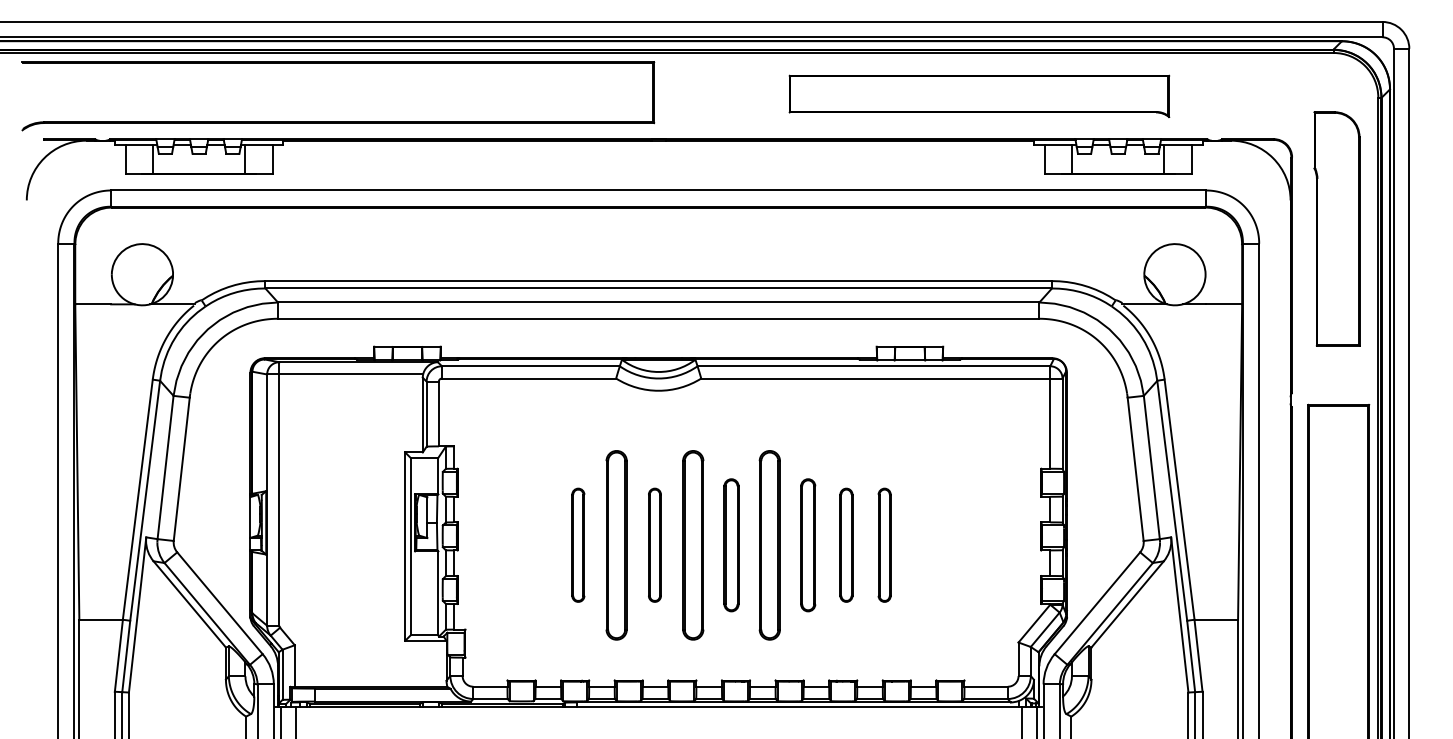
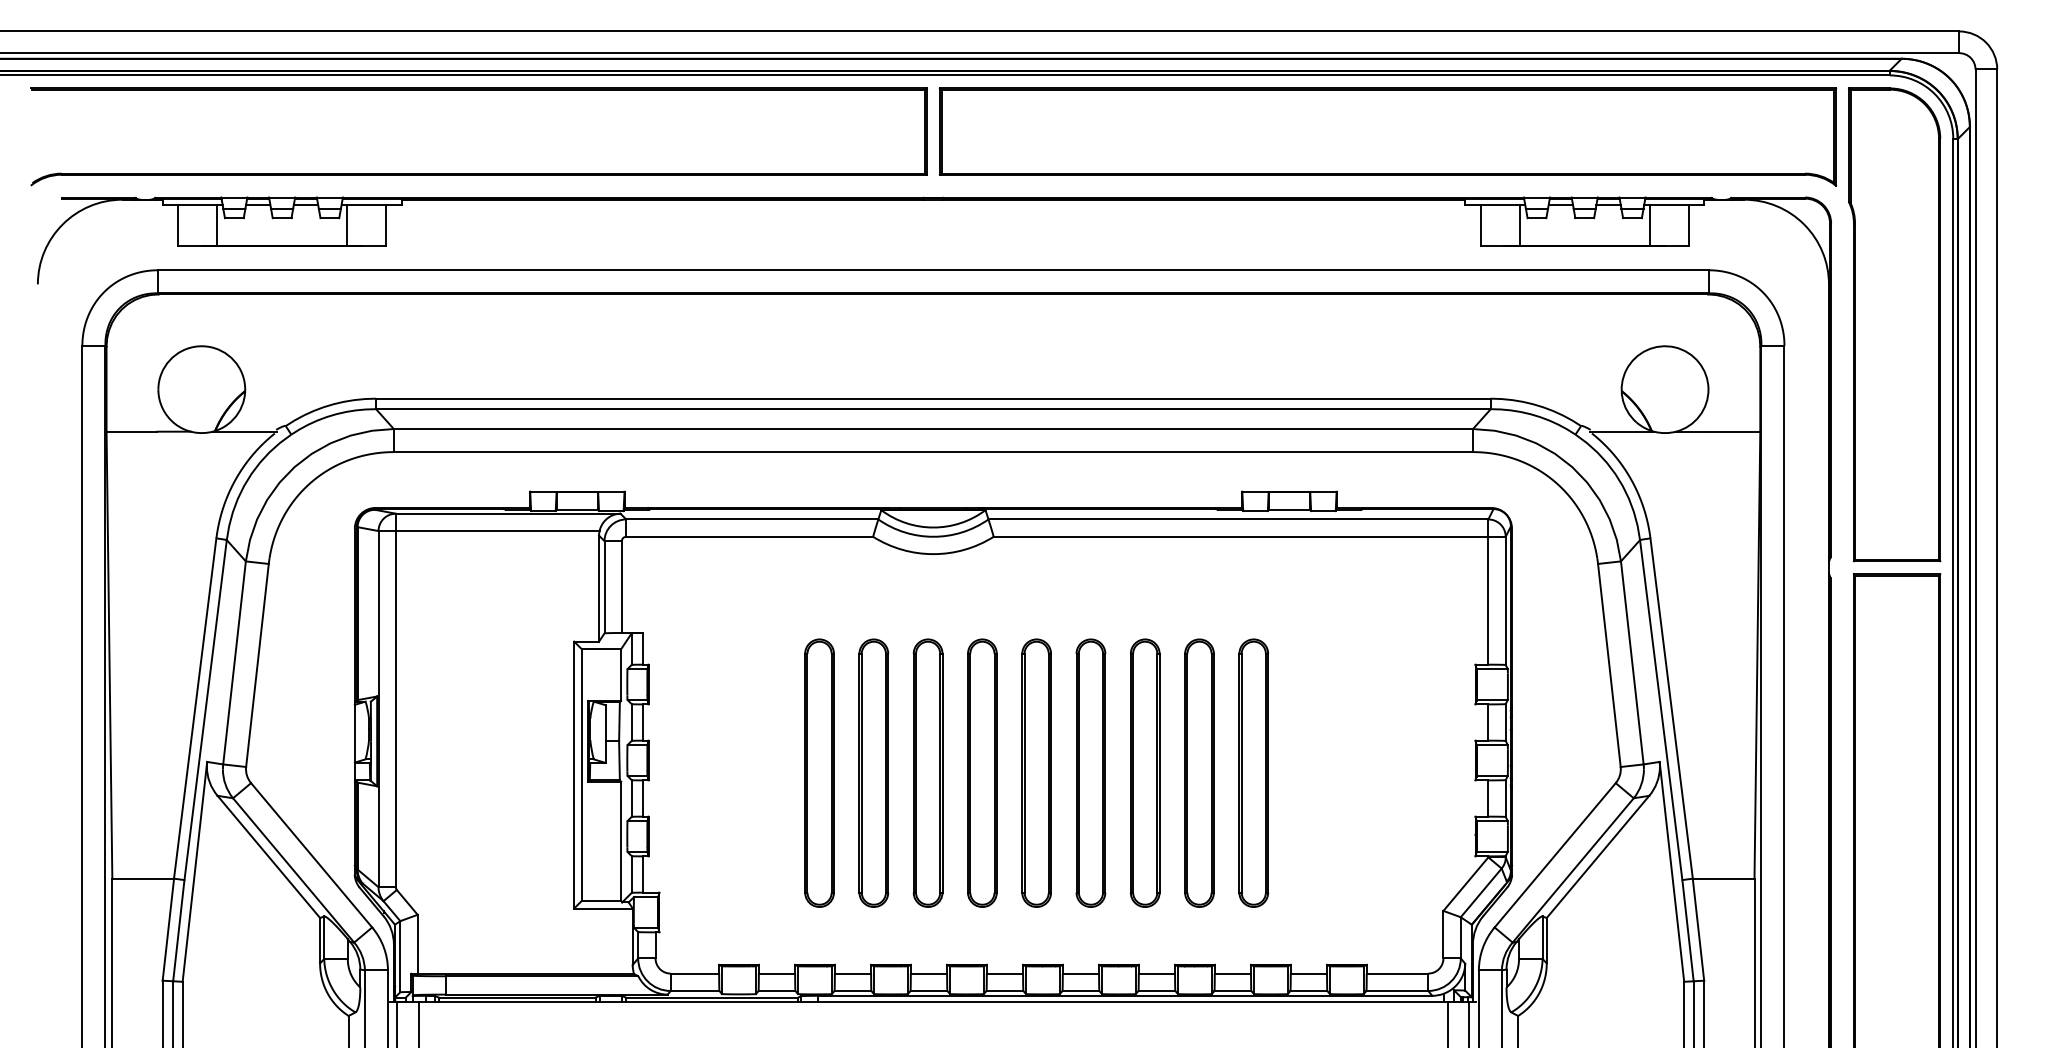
part: (979, 96) -> (1387, 136), size x1.67
part: (1336, 228) -> (1894, 324), size x1.43
part: (578, 544) -> (819, 772), size x1.67
part: (654, 544) -> (927, 772), size x1.67
part: (731, 544) -> (1036, 772), size x1.43
part: (808, 544) -> (1145, 772), size x1.43
part: (846, 544) -> (1199, 772), size x1.67
part: (884, 544) -> (1253, 772), size x1.67

